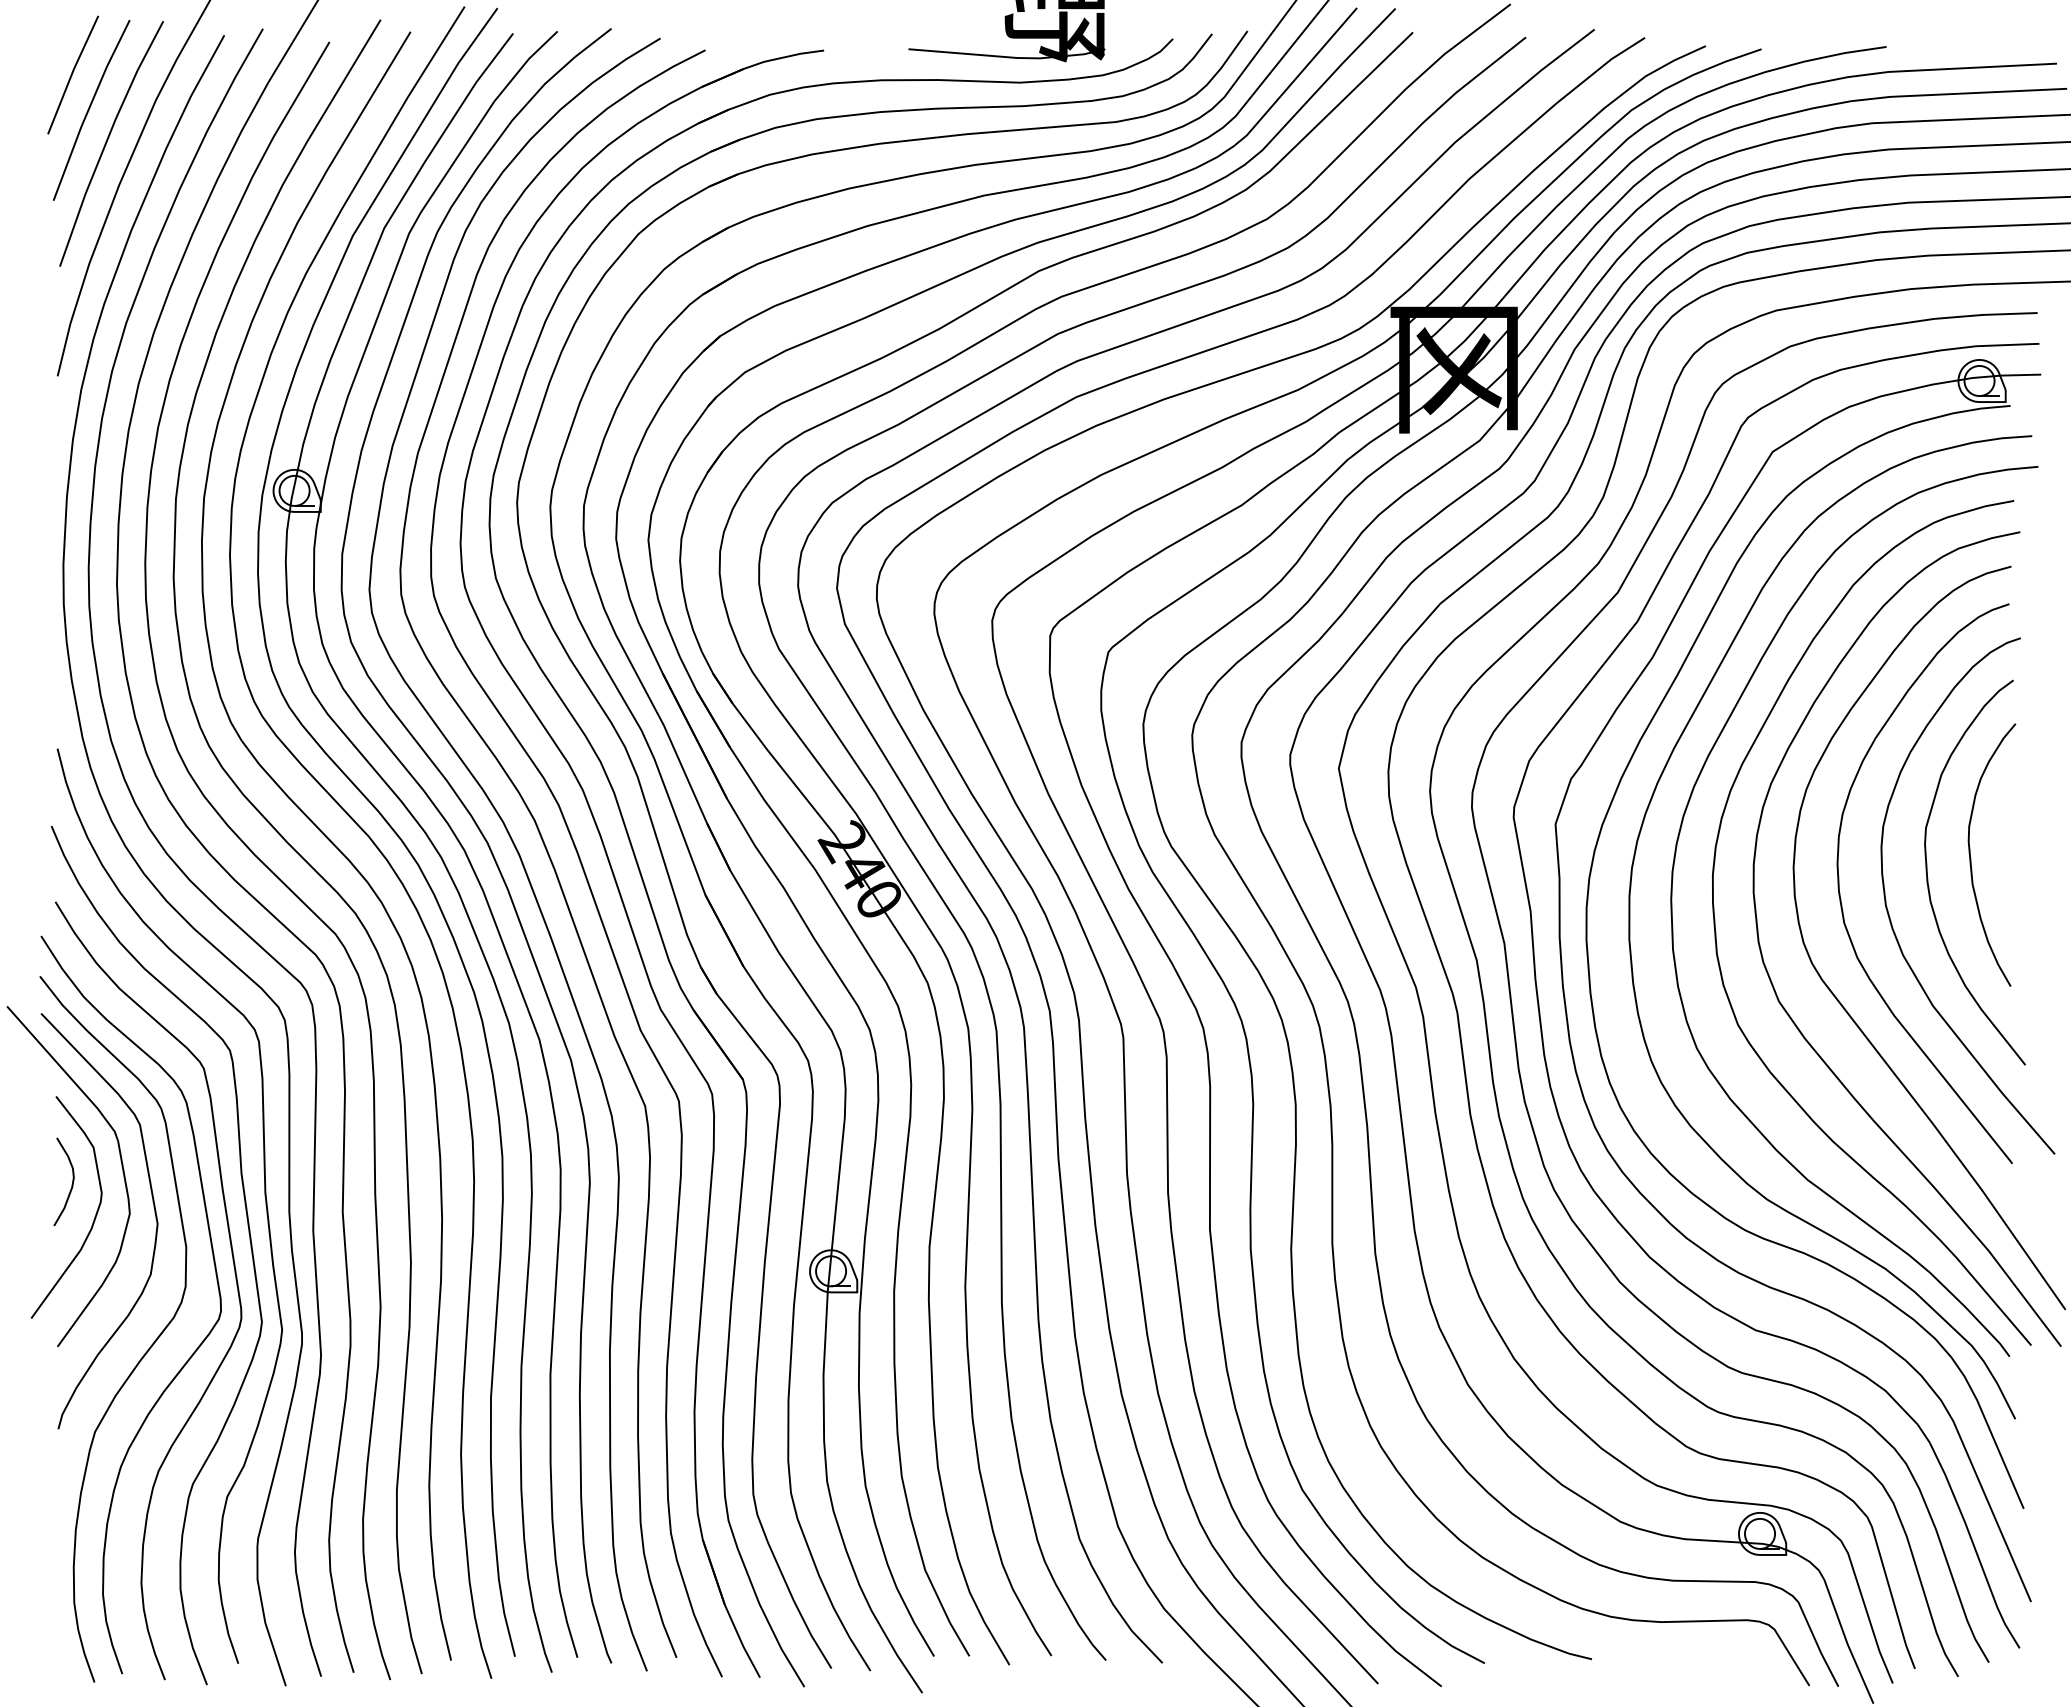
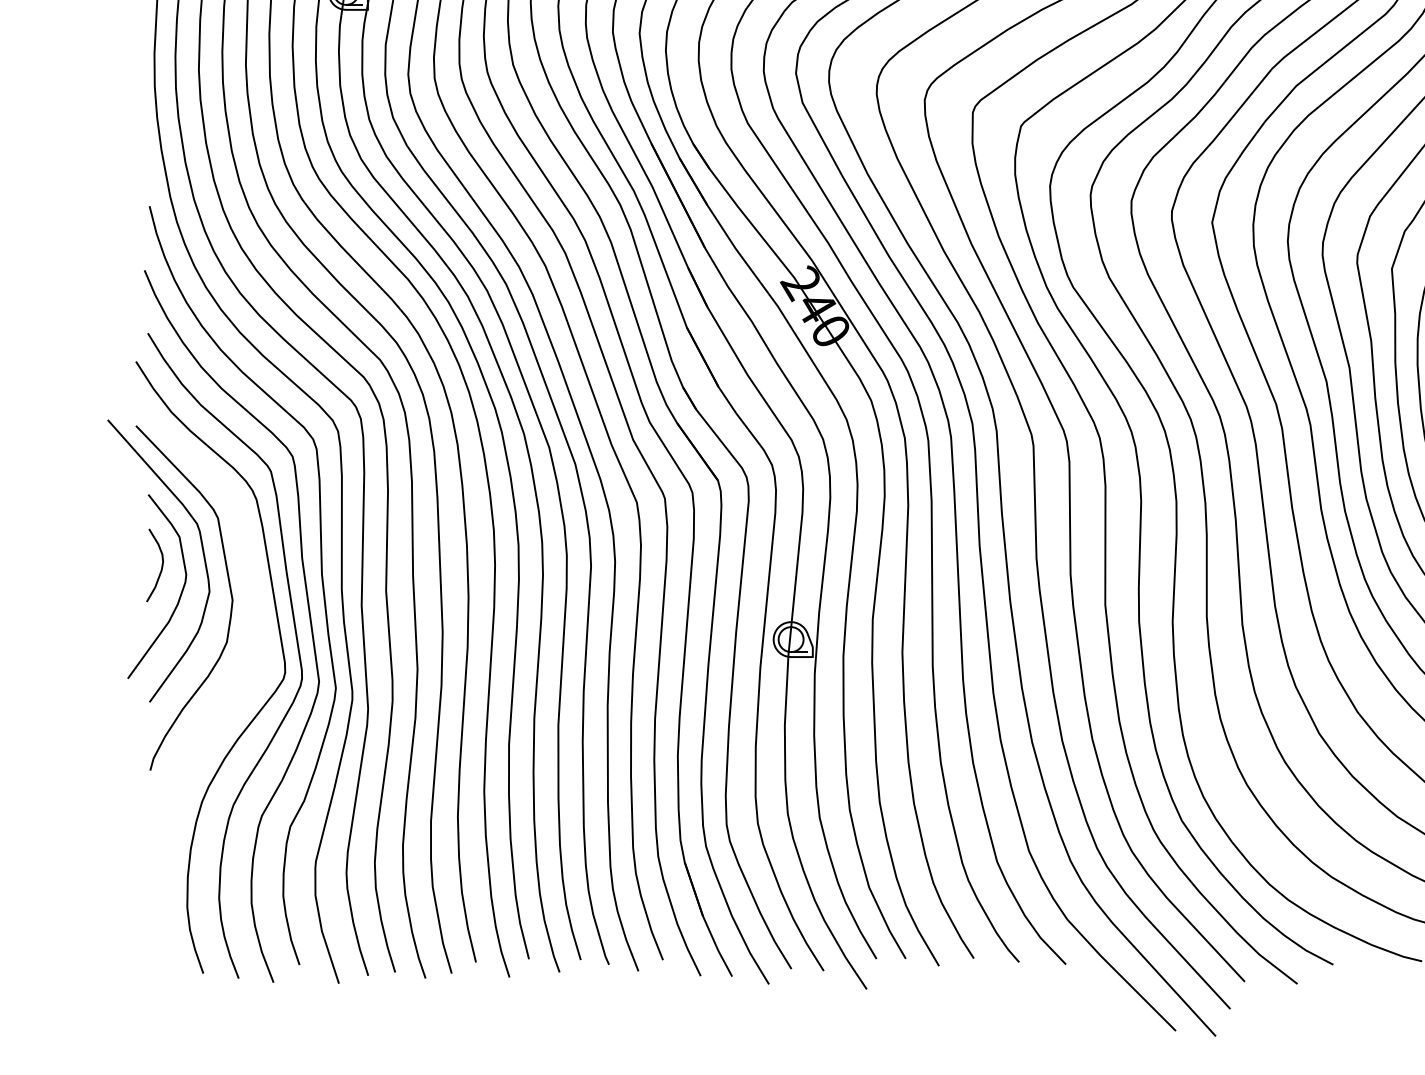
curve: (143, 1354) -> (220, 708), removed

